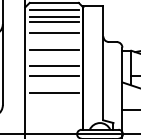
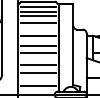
line: (54, 104) -> (38, 73), added
line: (54, 122) -> (38, 86), added

